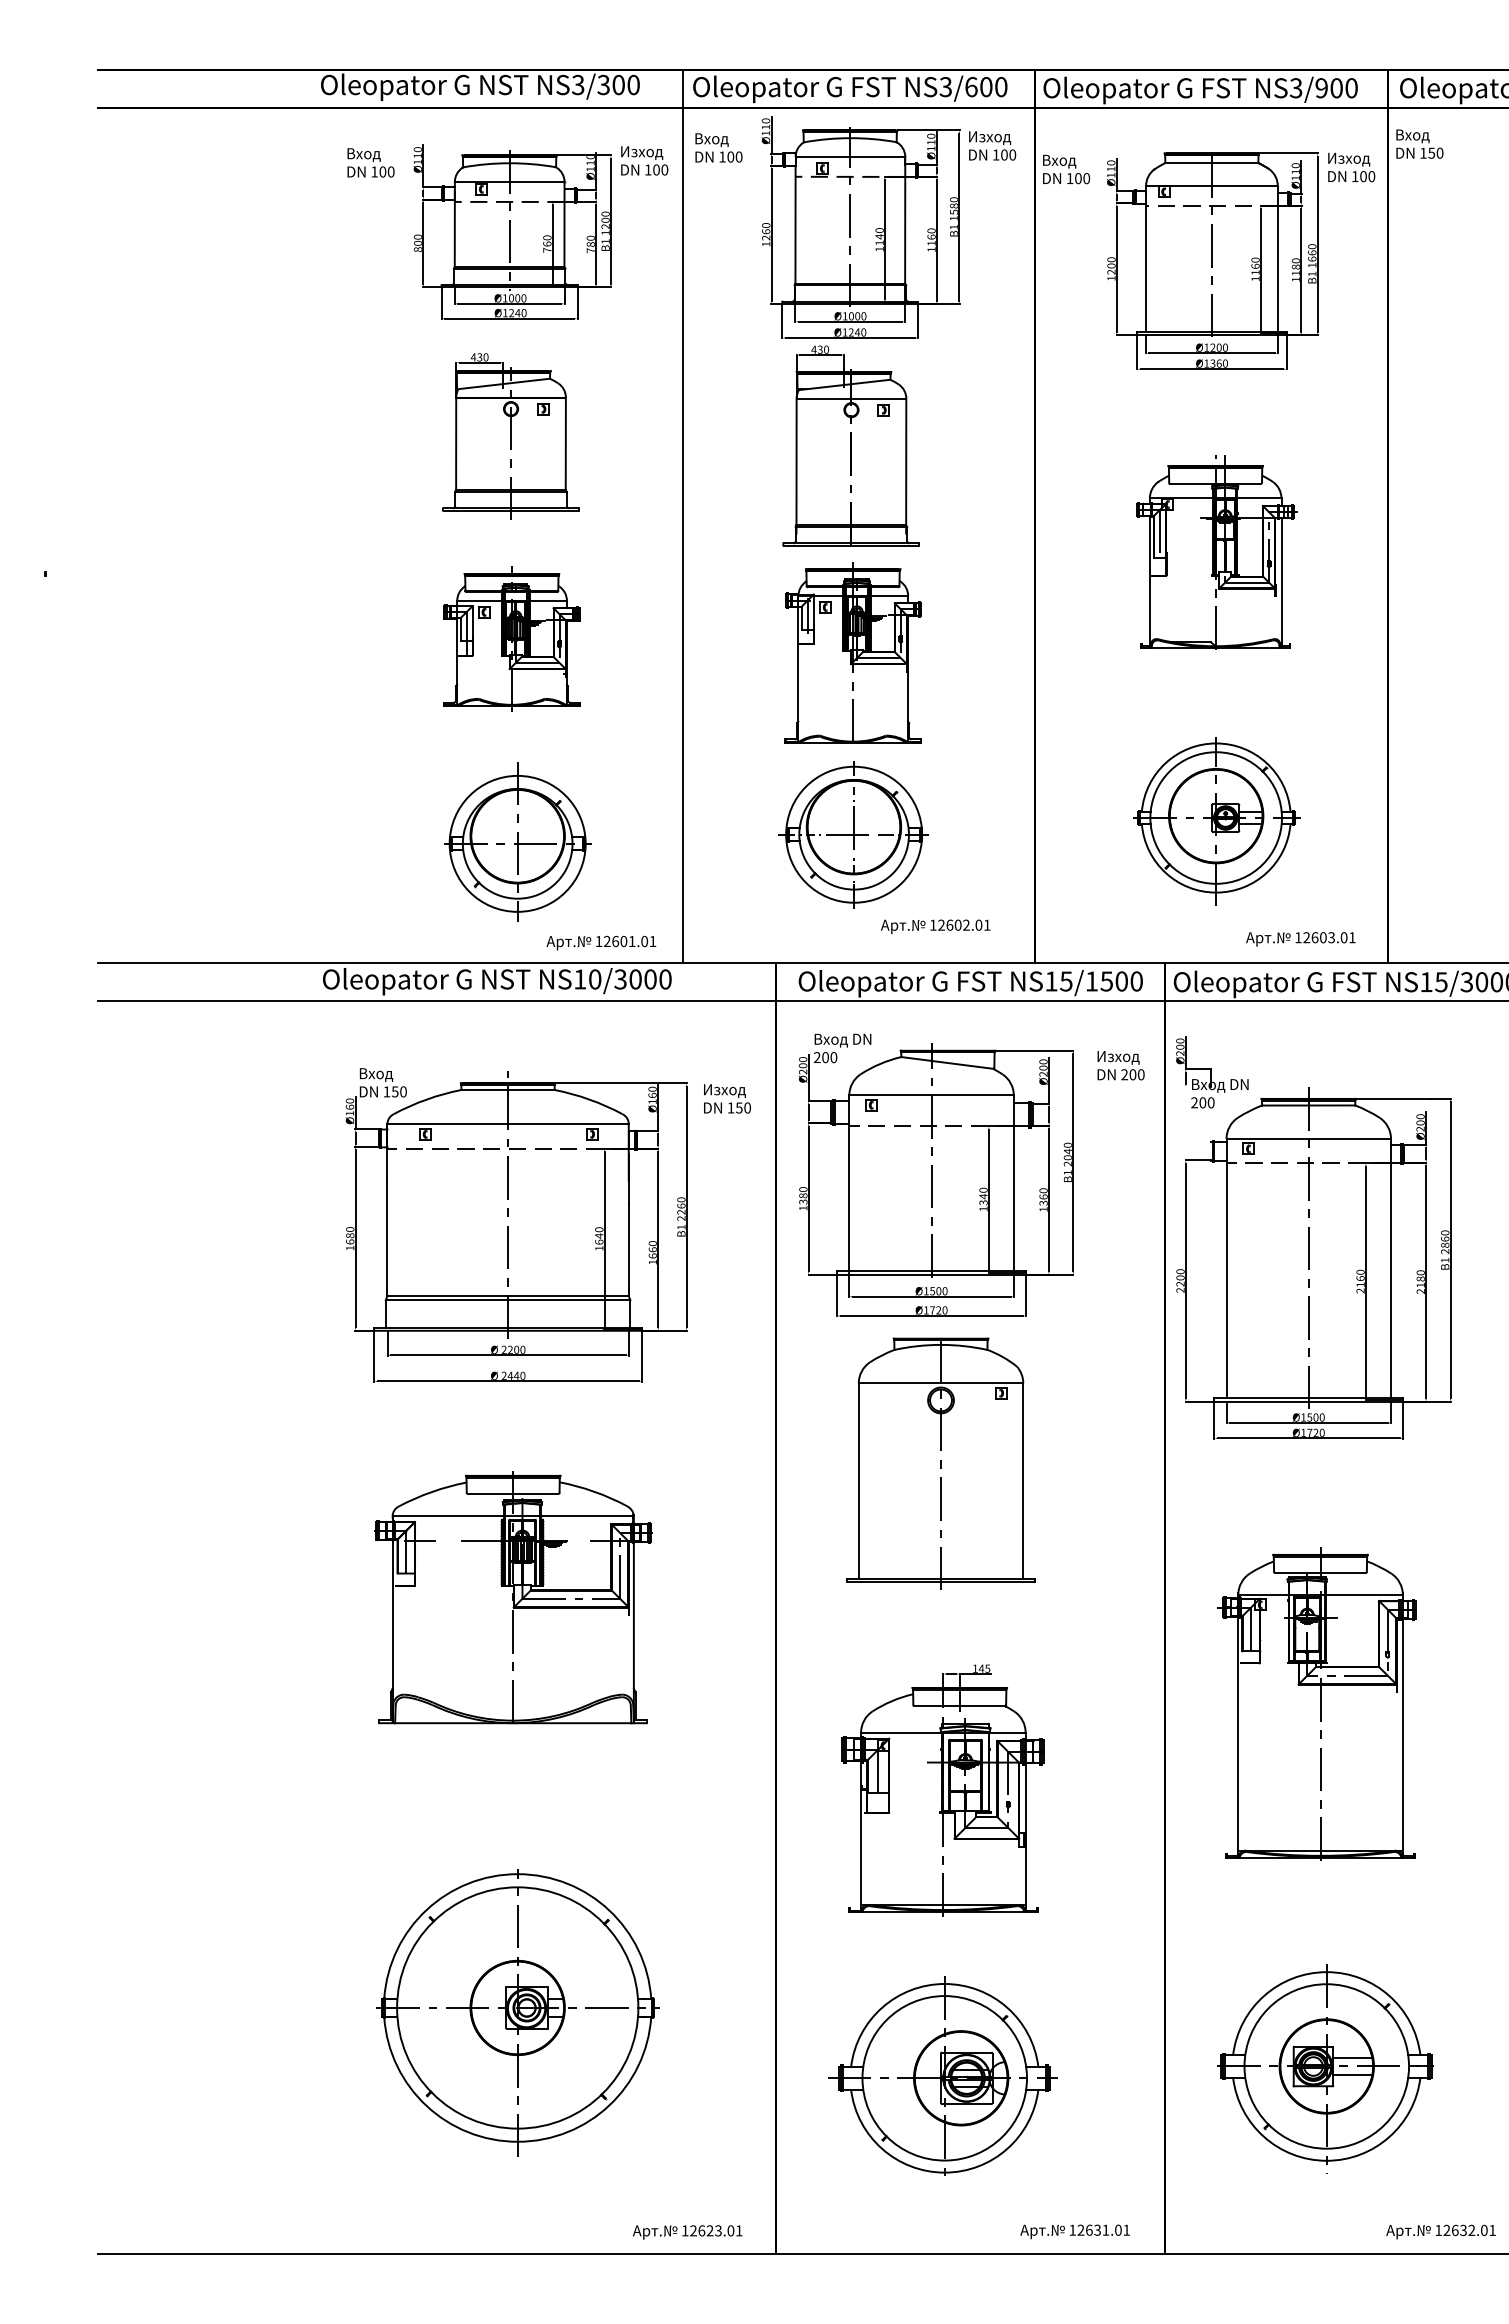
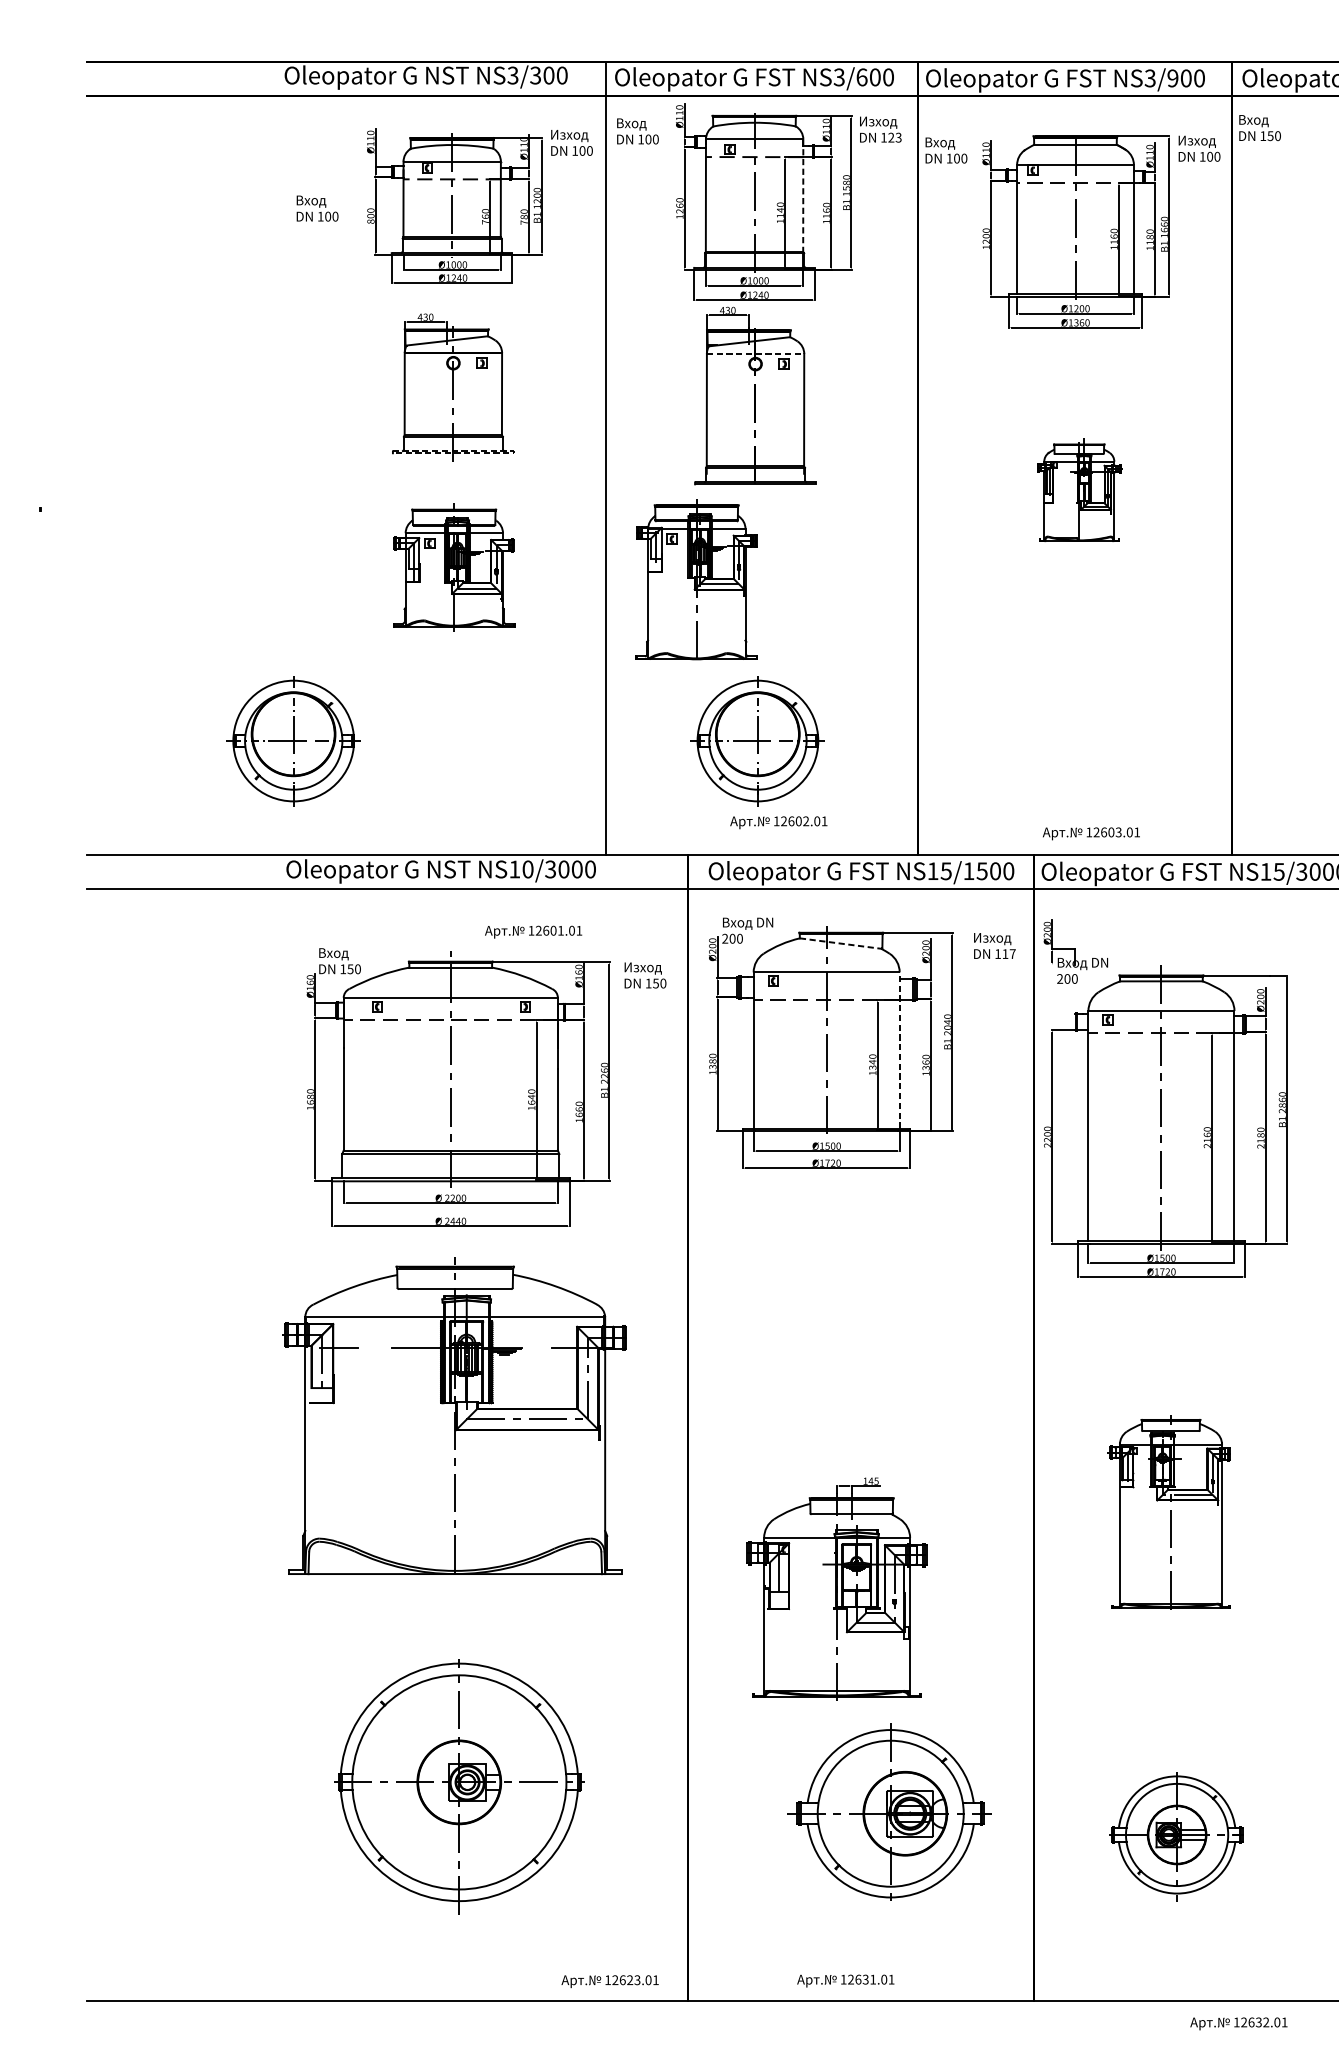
text: (1008, 154) -> (894, 137), 100 -> 123
text: (370, 162) -> (317, 208), moved
line: (905, 220) -> (803, 195), solid -> dashed
line: (851, 398) -> (755, 353), solid -> dashed
line: (578, 509) -> (513, 452), solid -> dashed
part: (1216, 552) -> (1079, 490), size x0.6
part: (852, 652) -> (696, 579), moved
part: (1216, 821) -> (1079, 729), removed
part: (330, 834) -> (293, 740), added
part: (517, 841) -> (459, 747), removed
text: (935, 926) -> (778, 822), moved
text: (1300, 939) -> (1091, 834), moved
text: (601, 942) -> (533, 931), moved
line: (947, 1063) -> (840, 944), solid -> dashed
text: (1132, 1074) -> (1005, 953), 200 -> 117
line: (1013, 1183) -> (899, 1050), solid -> dashed
part: (940, 1463) -> (834, 1299), removed
part: (513, 1597) -> (455, 1418), size x1.4
part: (1316, 1703) -> (1168, 1512), size x0.7
part: (1325, 2068) -> (1176, 1836), size x0.7
part: (942, 2075) -> (888, 1811), moved
text: (1074, 2231) -> (845, 1980), moved
text: (1440, 2231) -> (1238, 2023), moved

